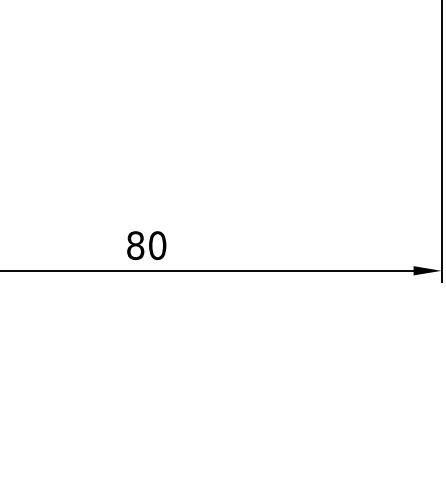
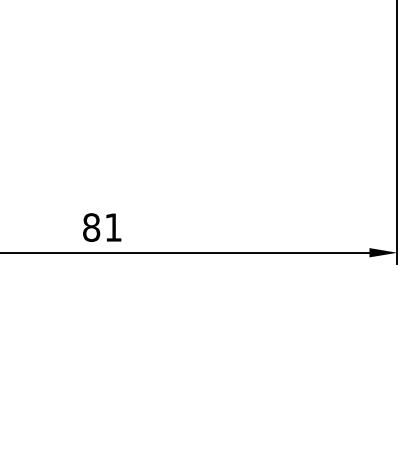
text: (157, 245) -> (113, 227), 80 -> 81

